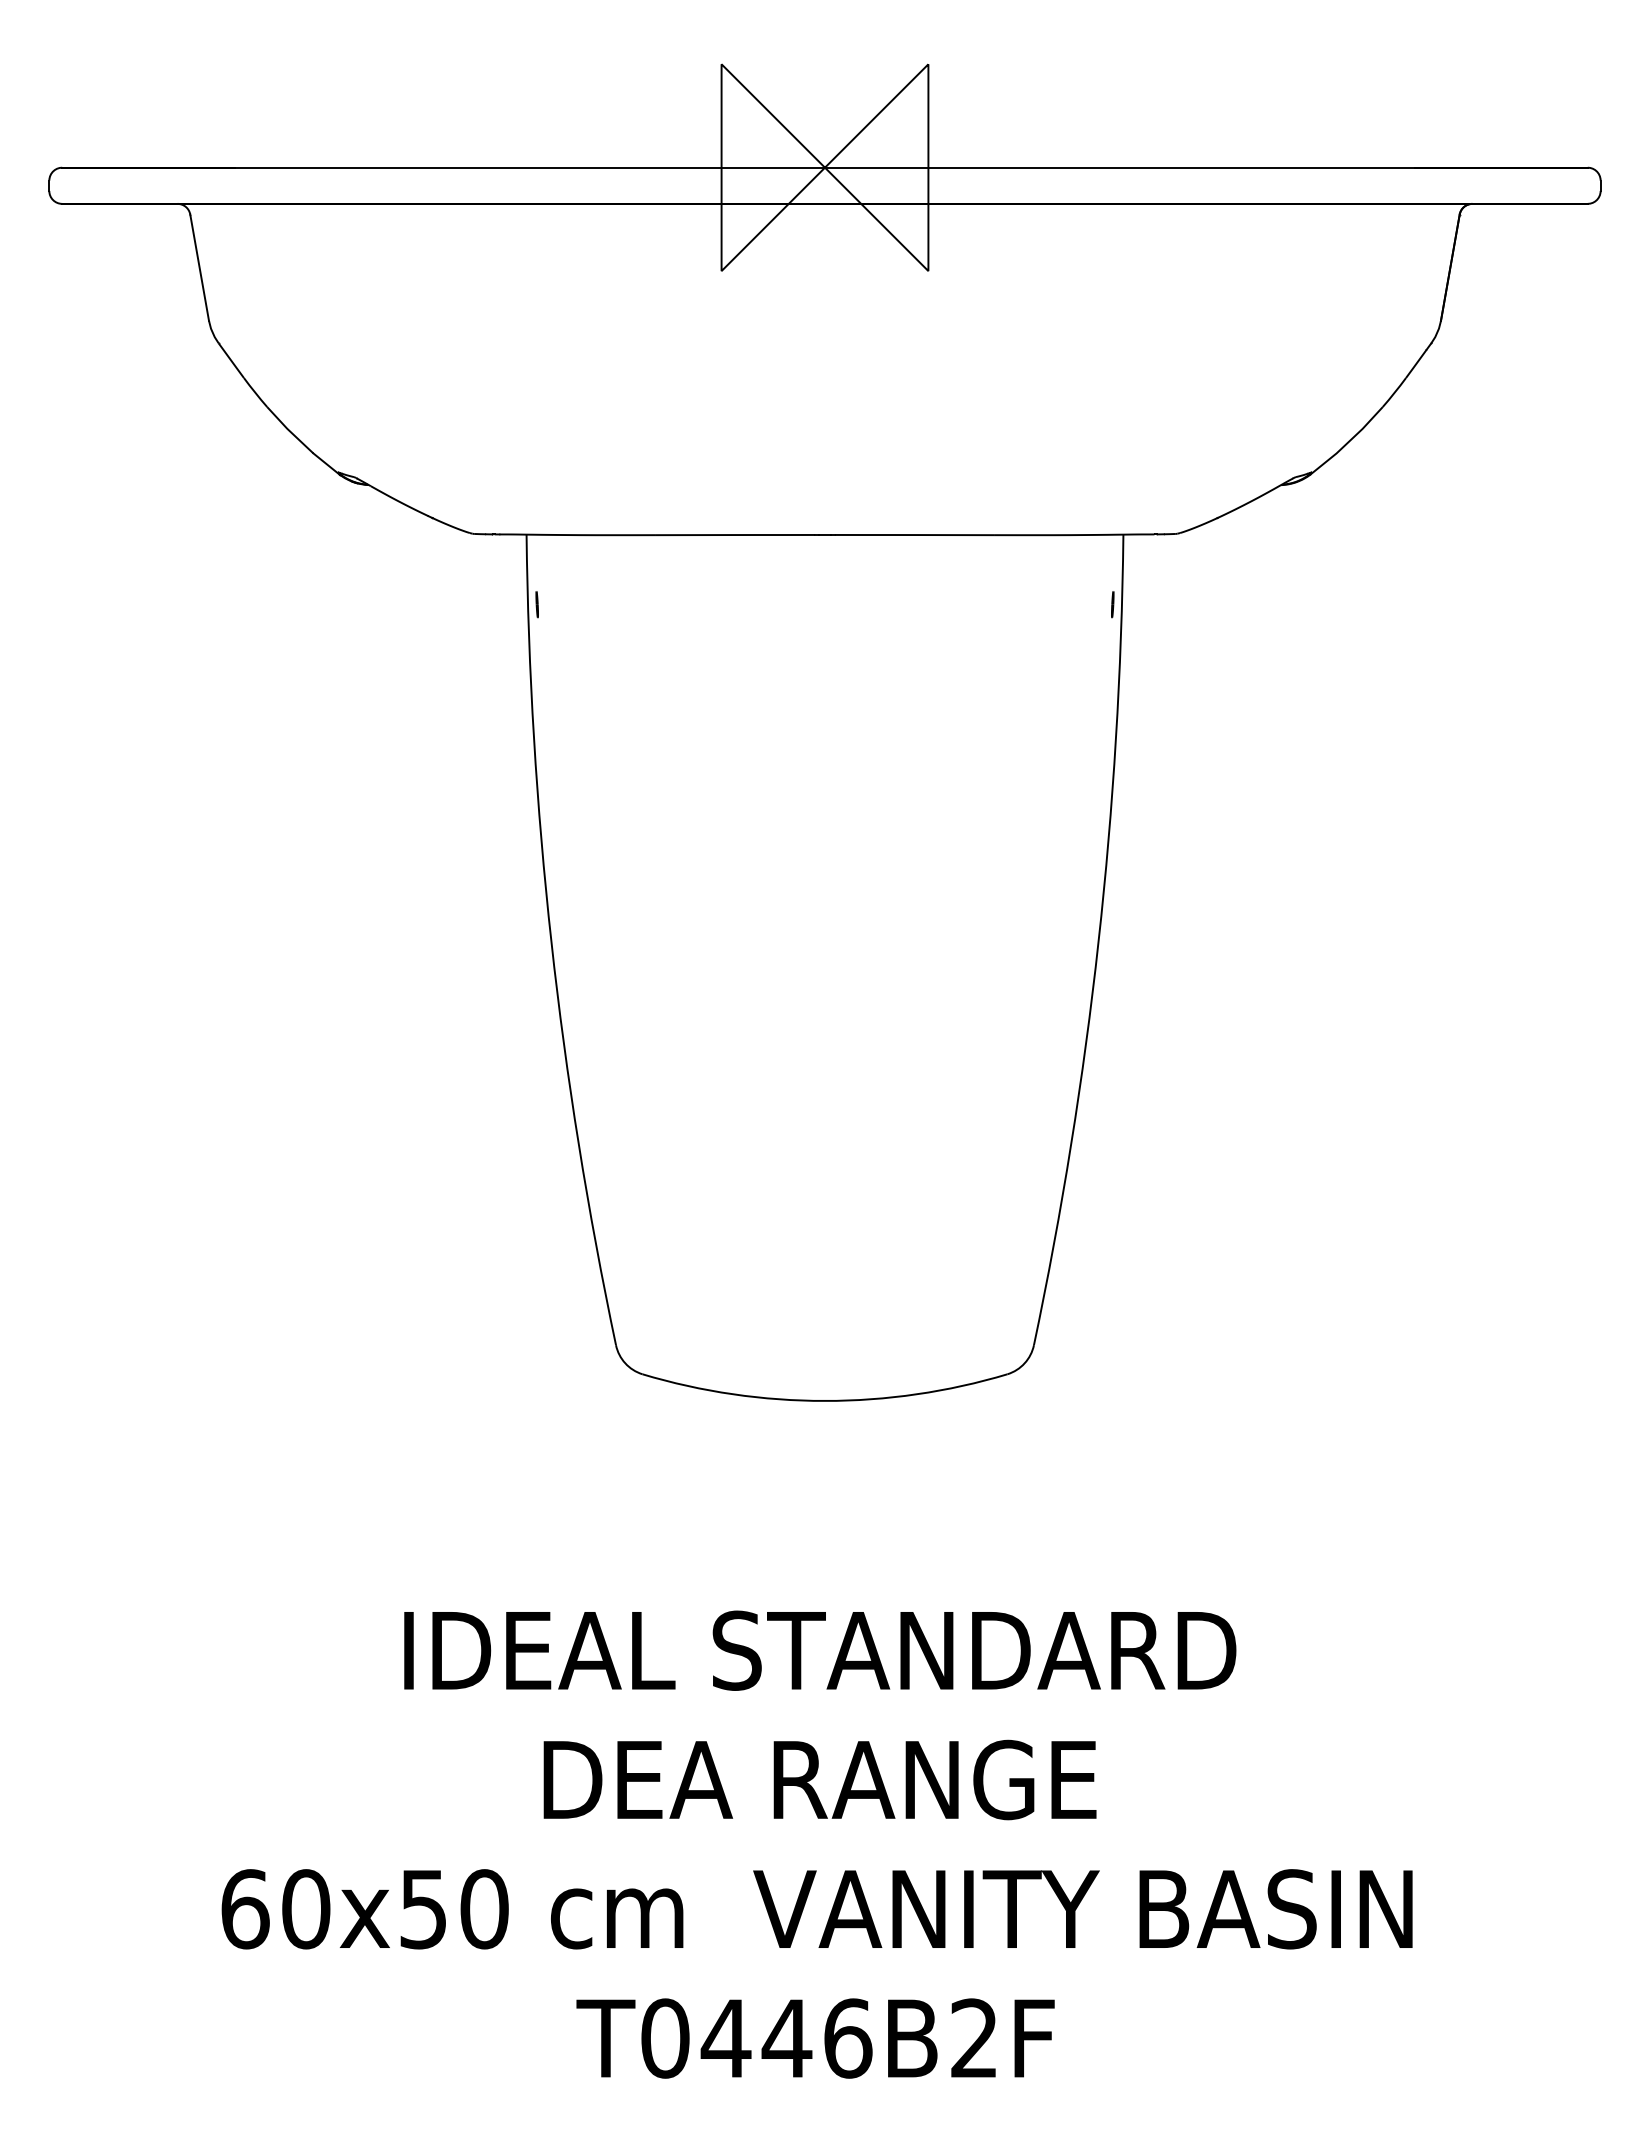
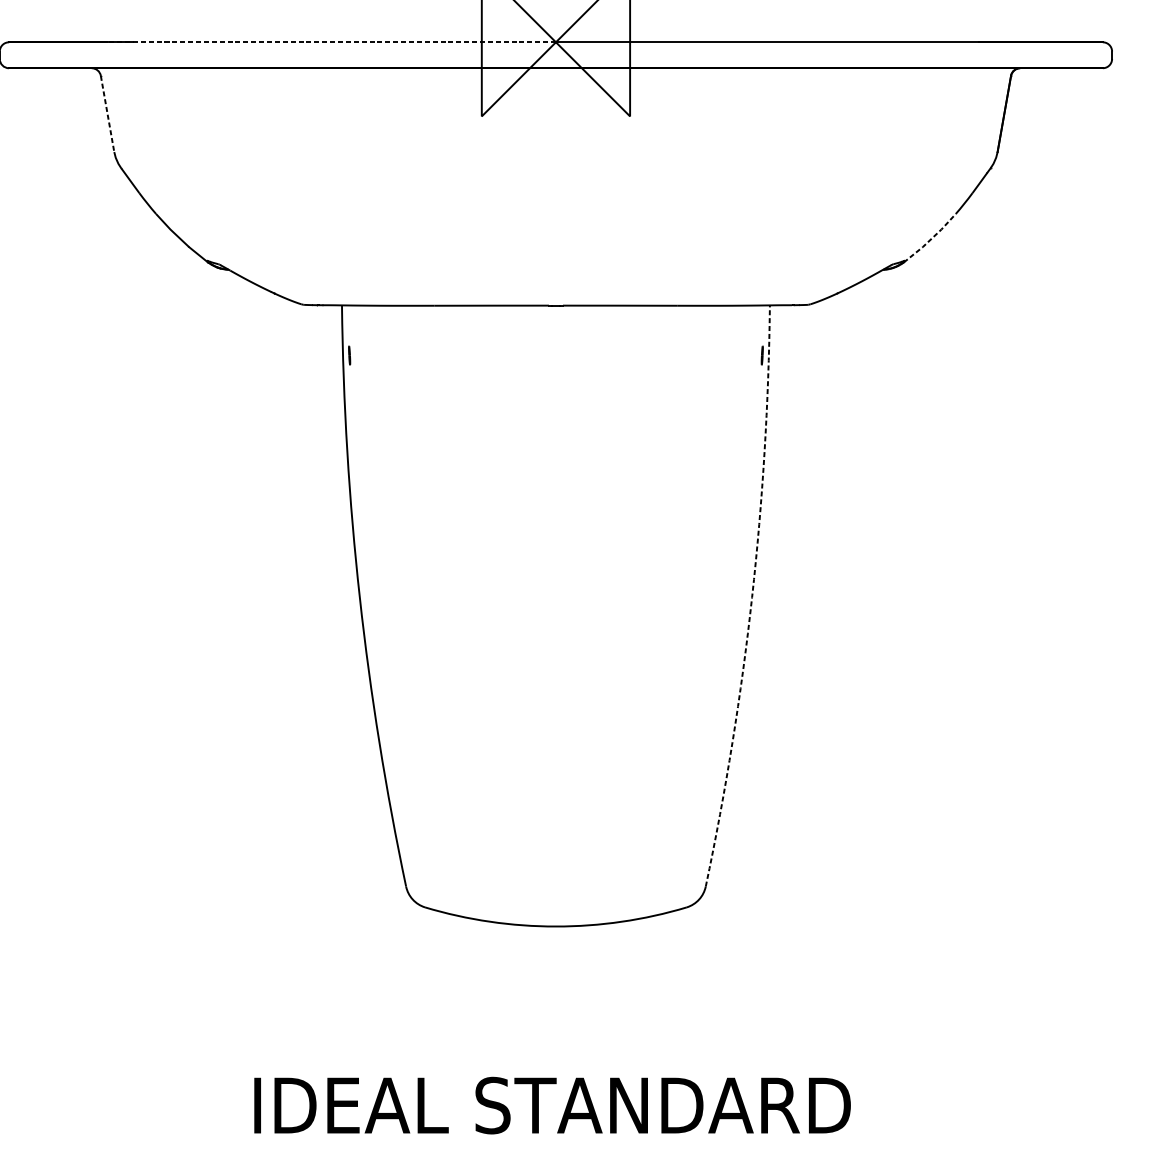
line: (512, 167) -> (331, 42), solid -> dashed
line: (199, 267) -> (107, 113), solid -> dashed
line: (1348, 442) -> (931, 239), solid -> dashed
arc: (1098, 942) -> (752, 597), solid -> dashed

